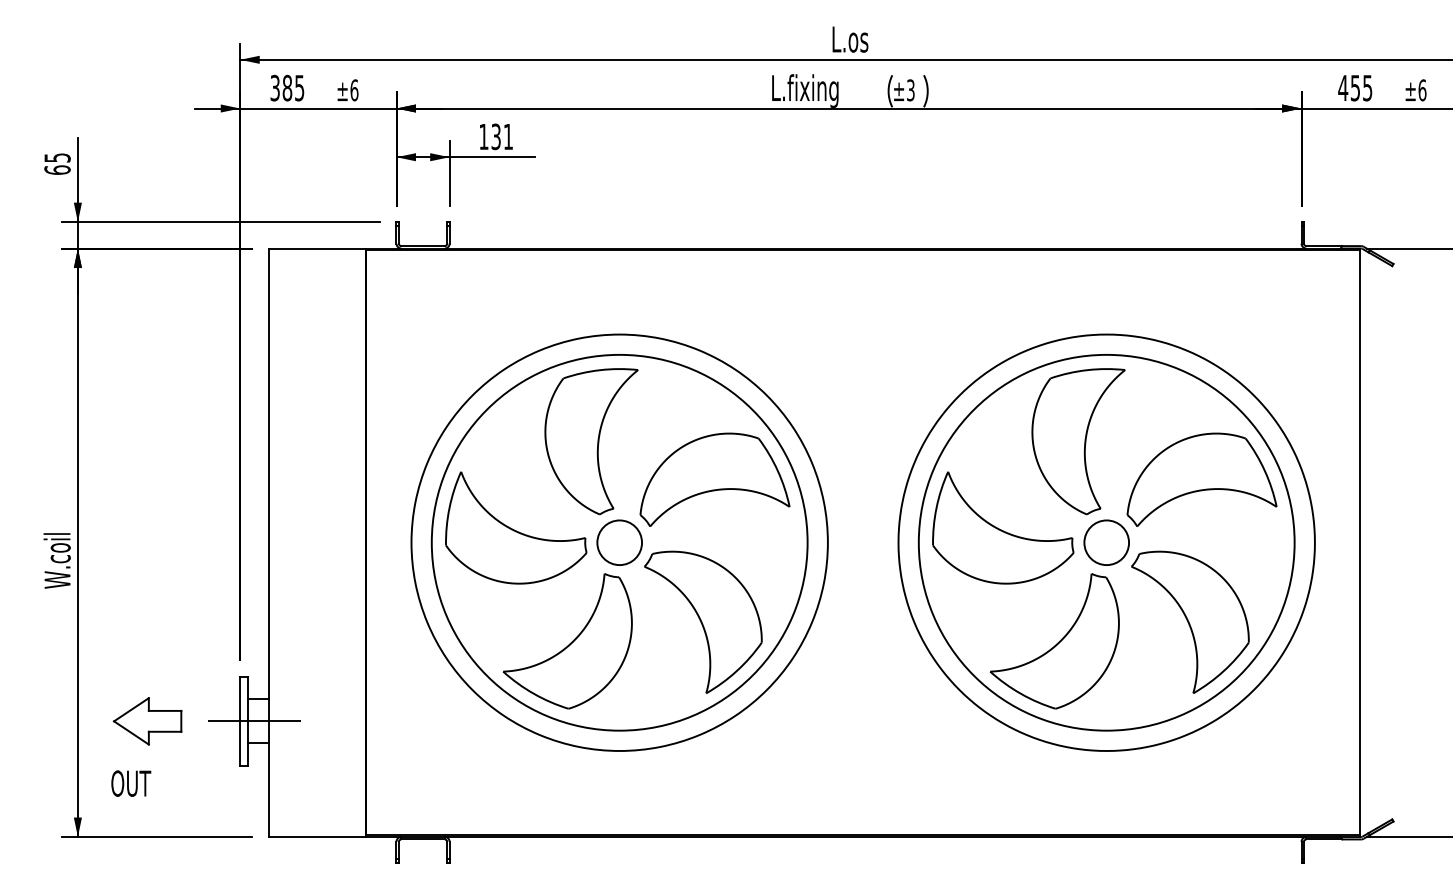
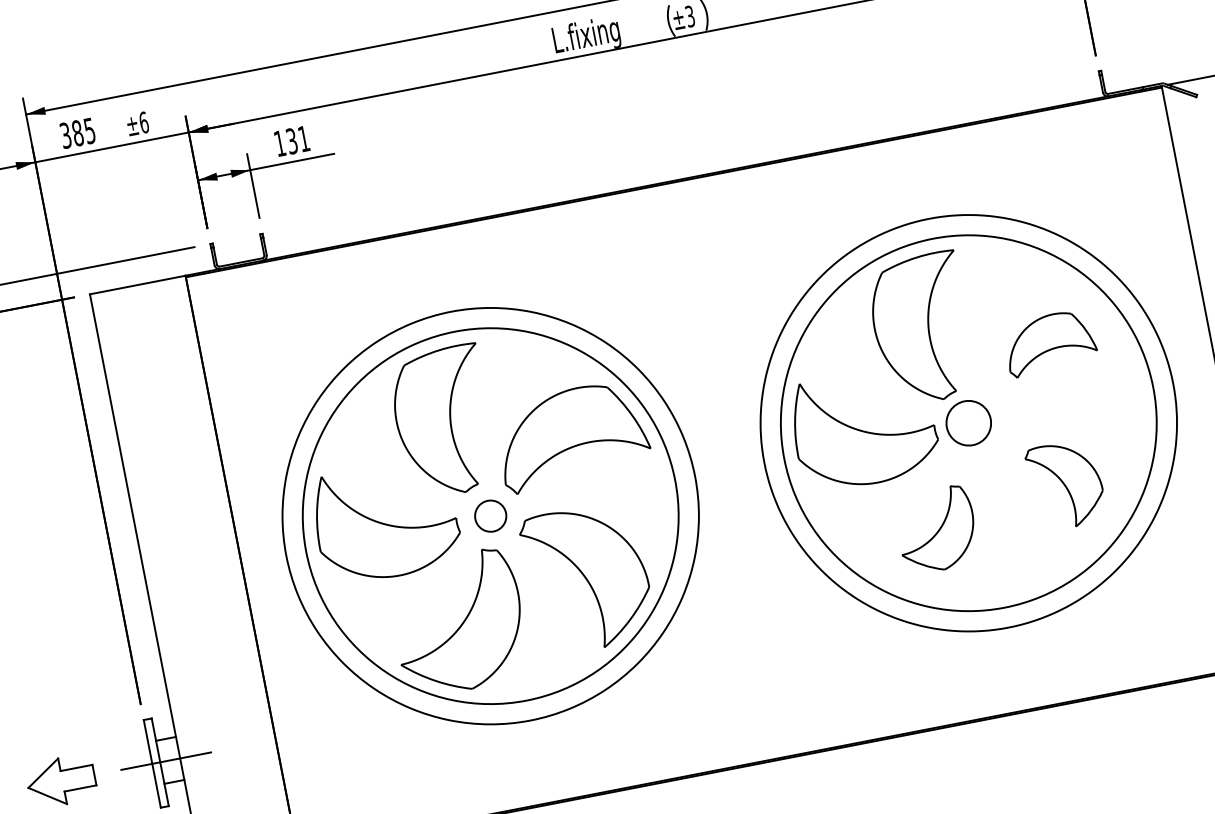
part: (1201, 479) -> (1049, 343), size x0.6
circle: (619, 542) -> (490, 515), size x0.7
part: (1190, 621) -> (1066, 484), size x0.6
part: (1054, 641) -> (936, 530), size x0.6

